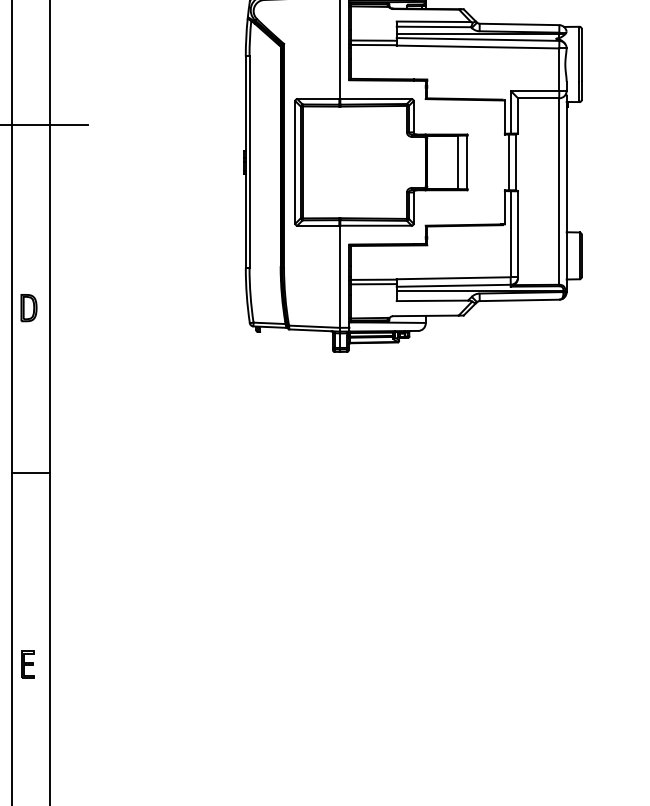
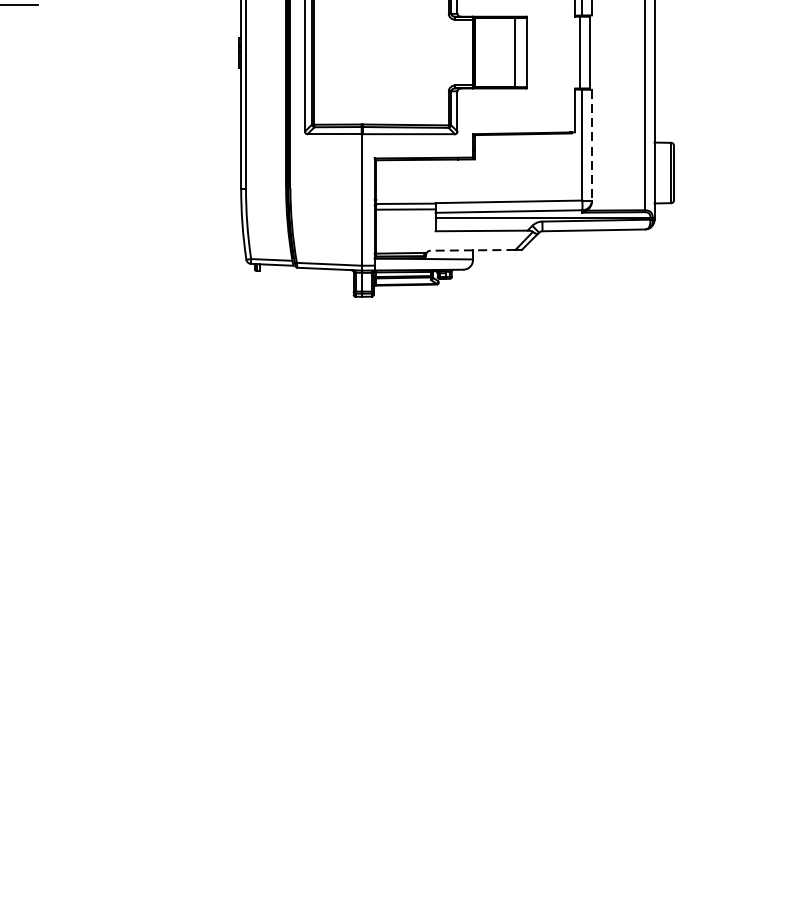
line: (518, 234) -> (592, 145), solid -> dashed
line: (425, 315) -> (472, 249), solid -> dashed

